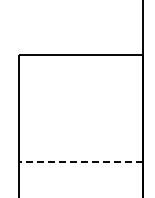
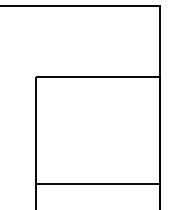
line: (81, 161) -> (97, 183), dashed -> solid

